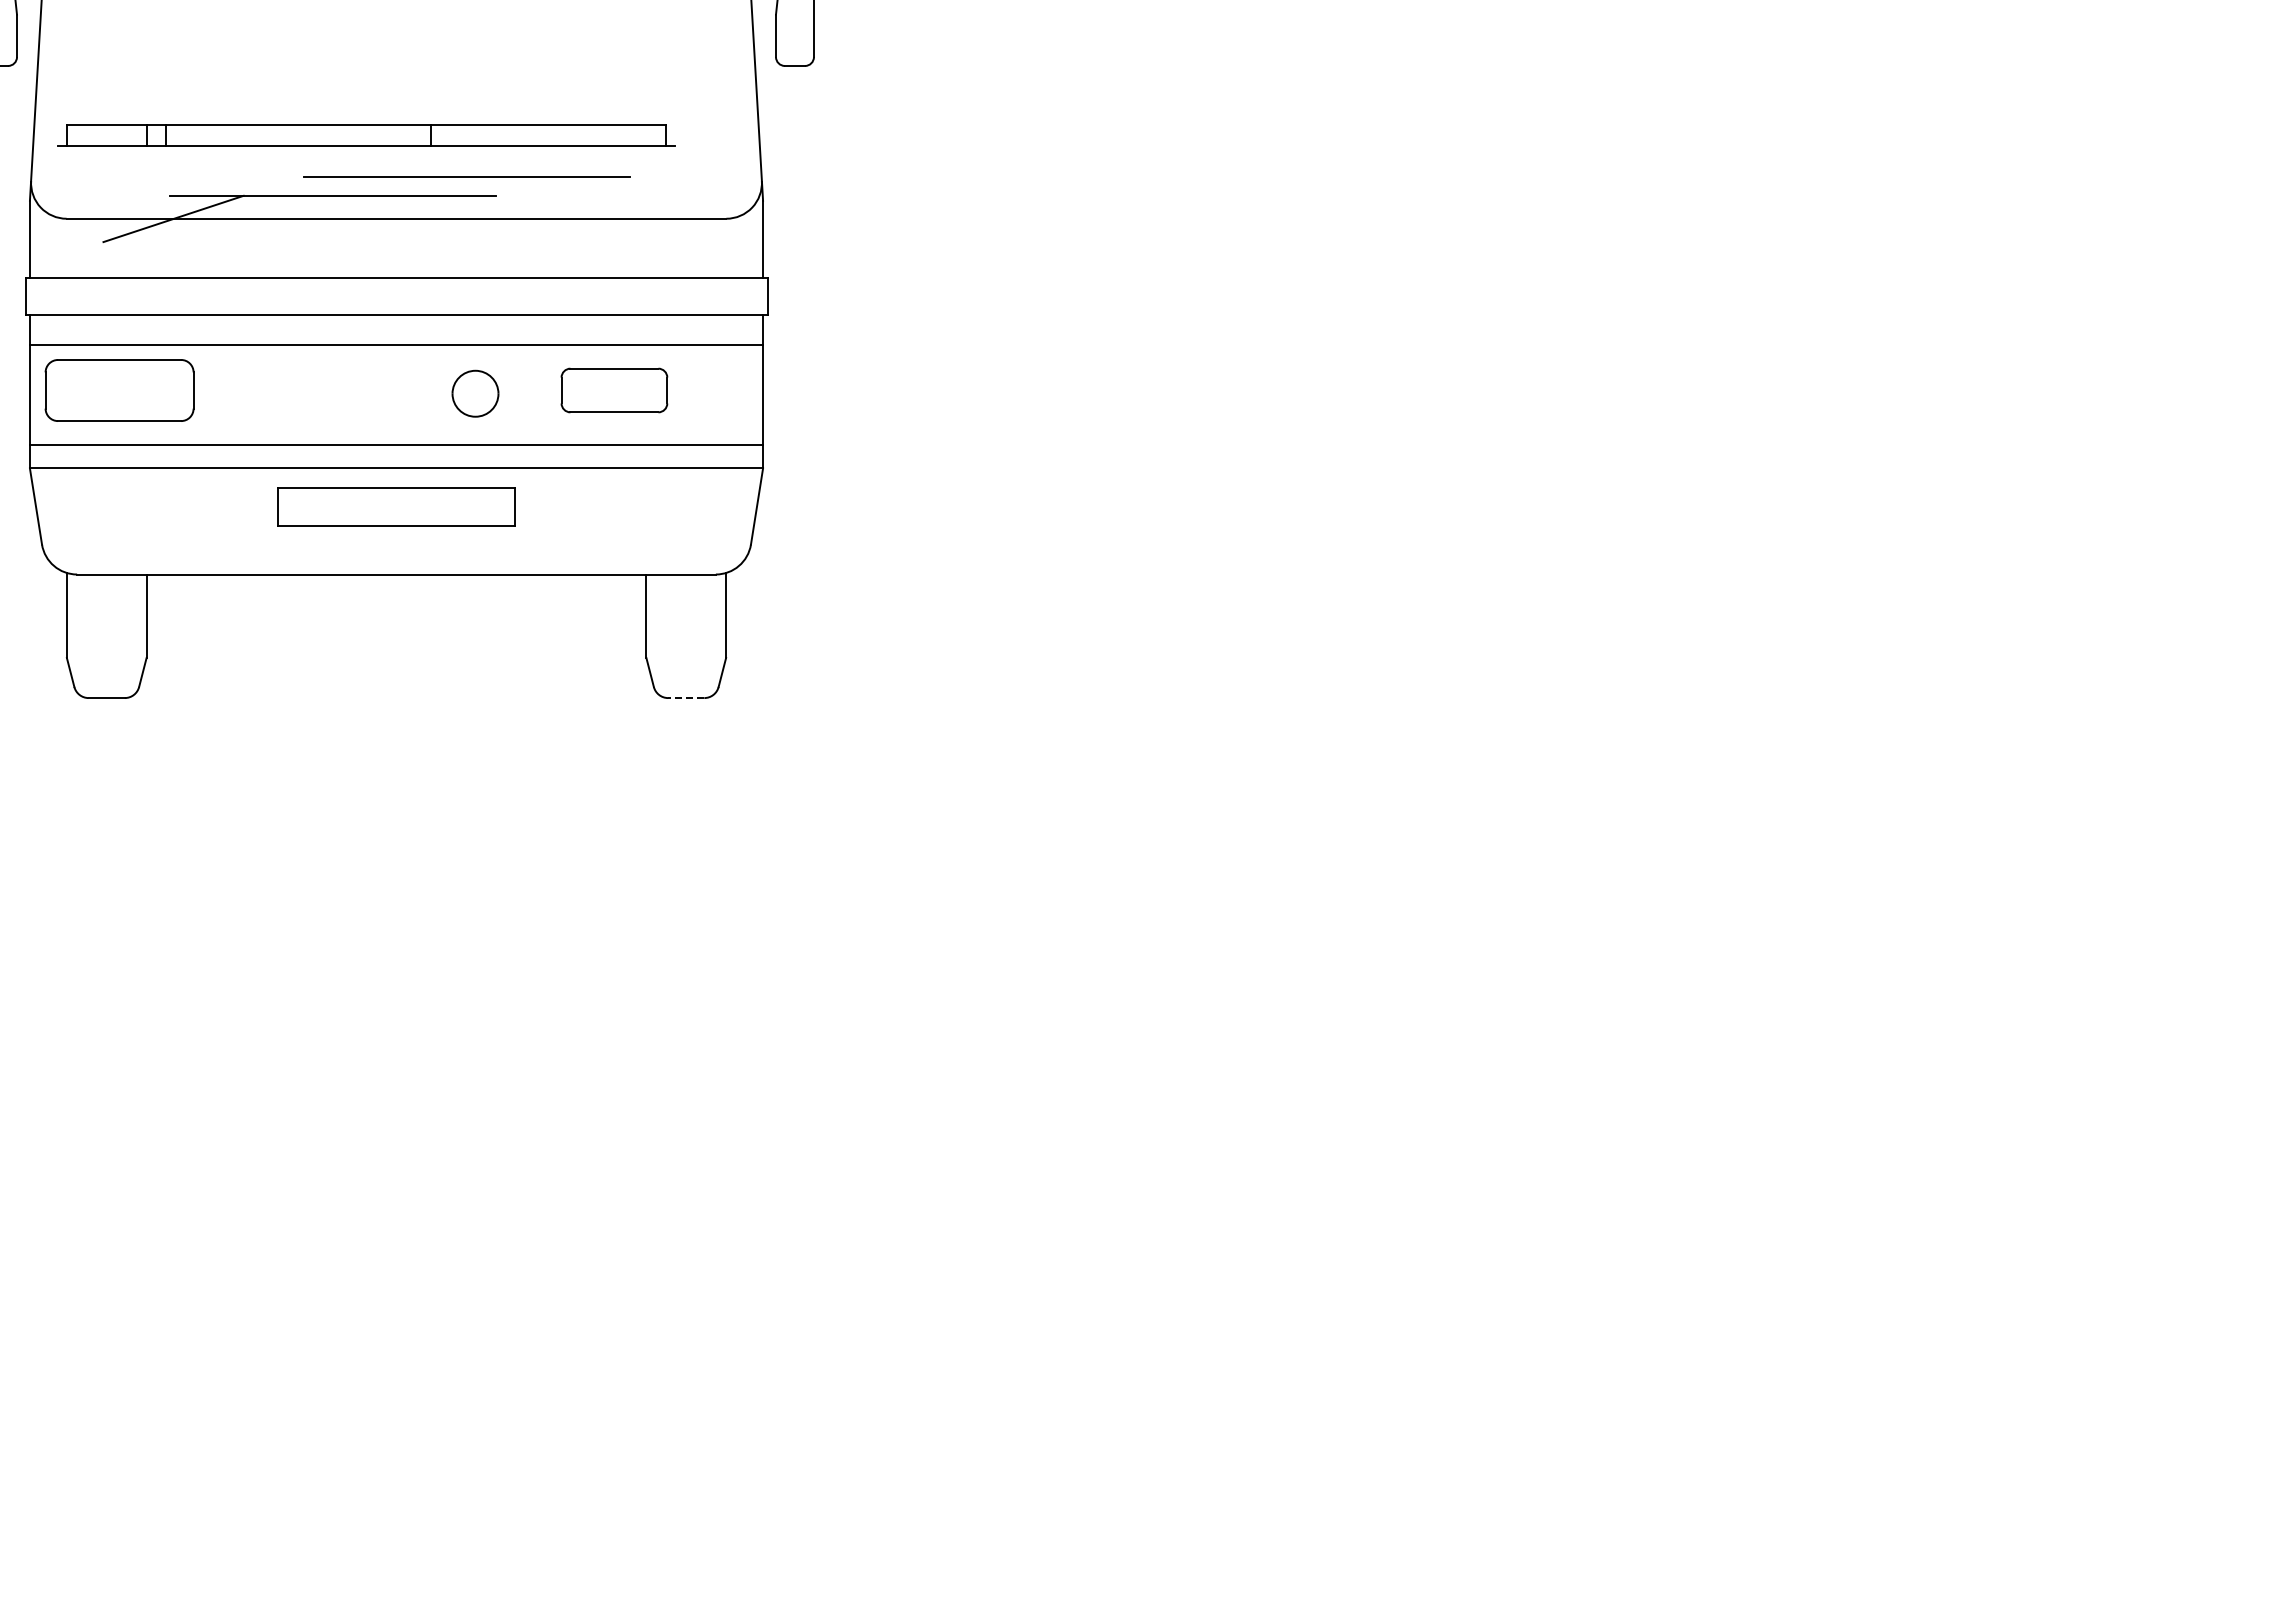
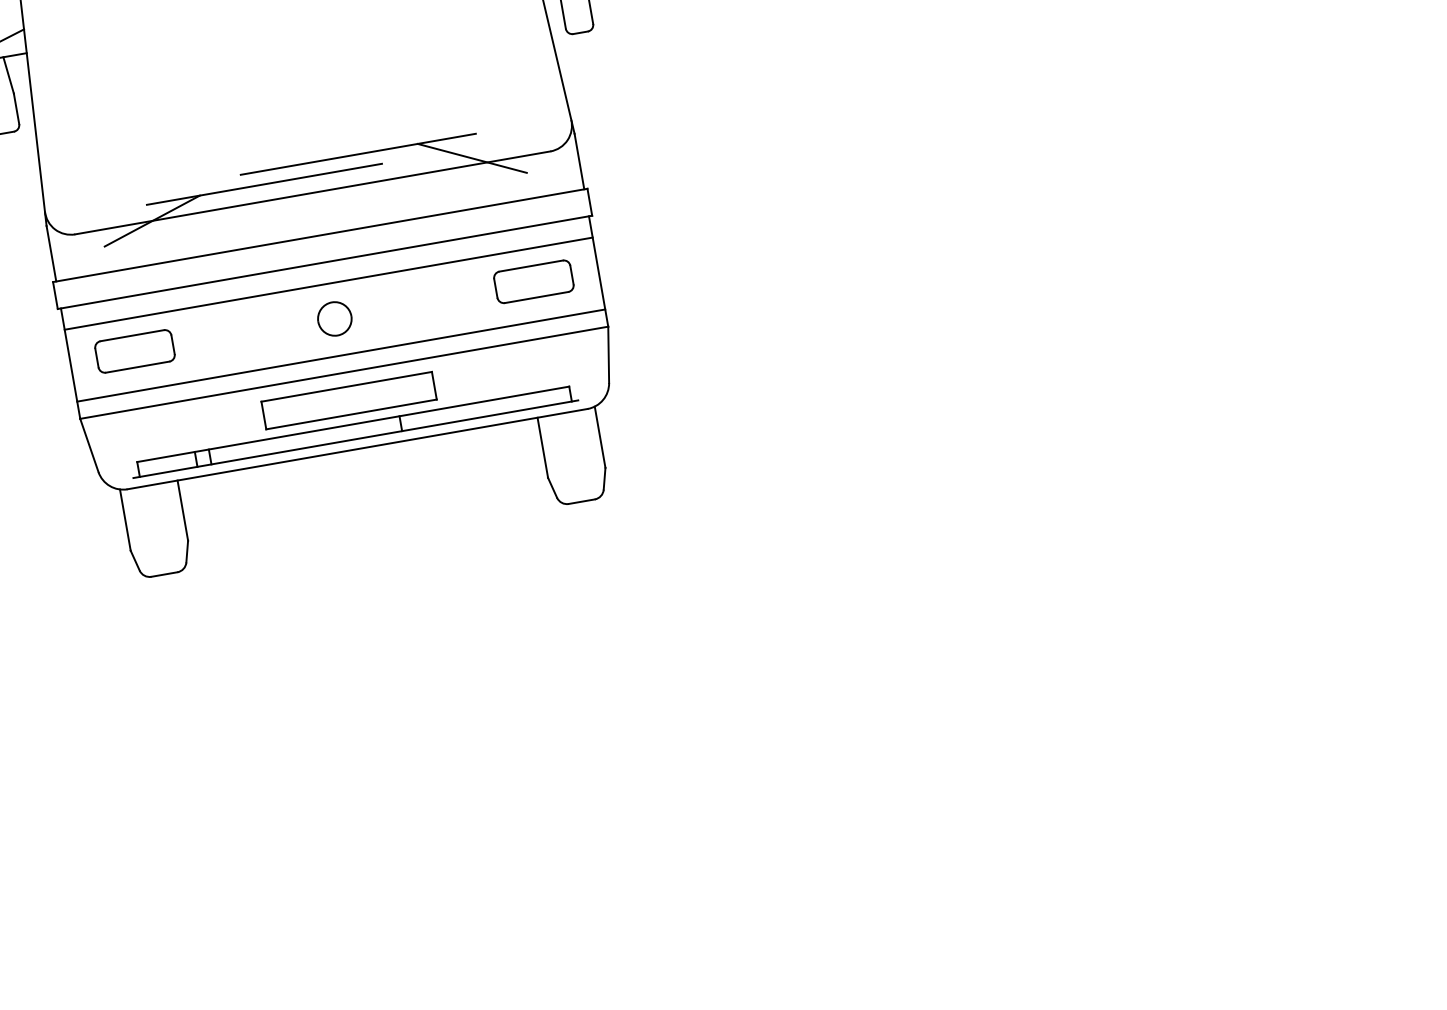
part: (366, 135) -> (354, 431), moved
line: (619, 209) -> (472, 158), added
part: (119, 390) -> (134, 351), size x0.71
part: (614, 390) -> (533, 281), moved
part: (475, 393) -> (334, 318), moved
line: (685, 698) -> (581, 502), dashed -> solid

